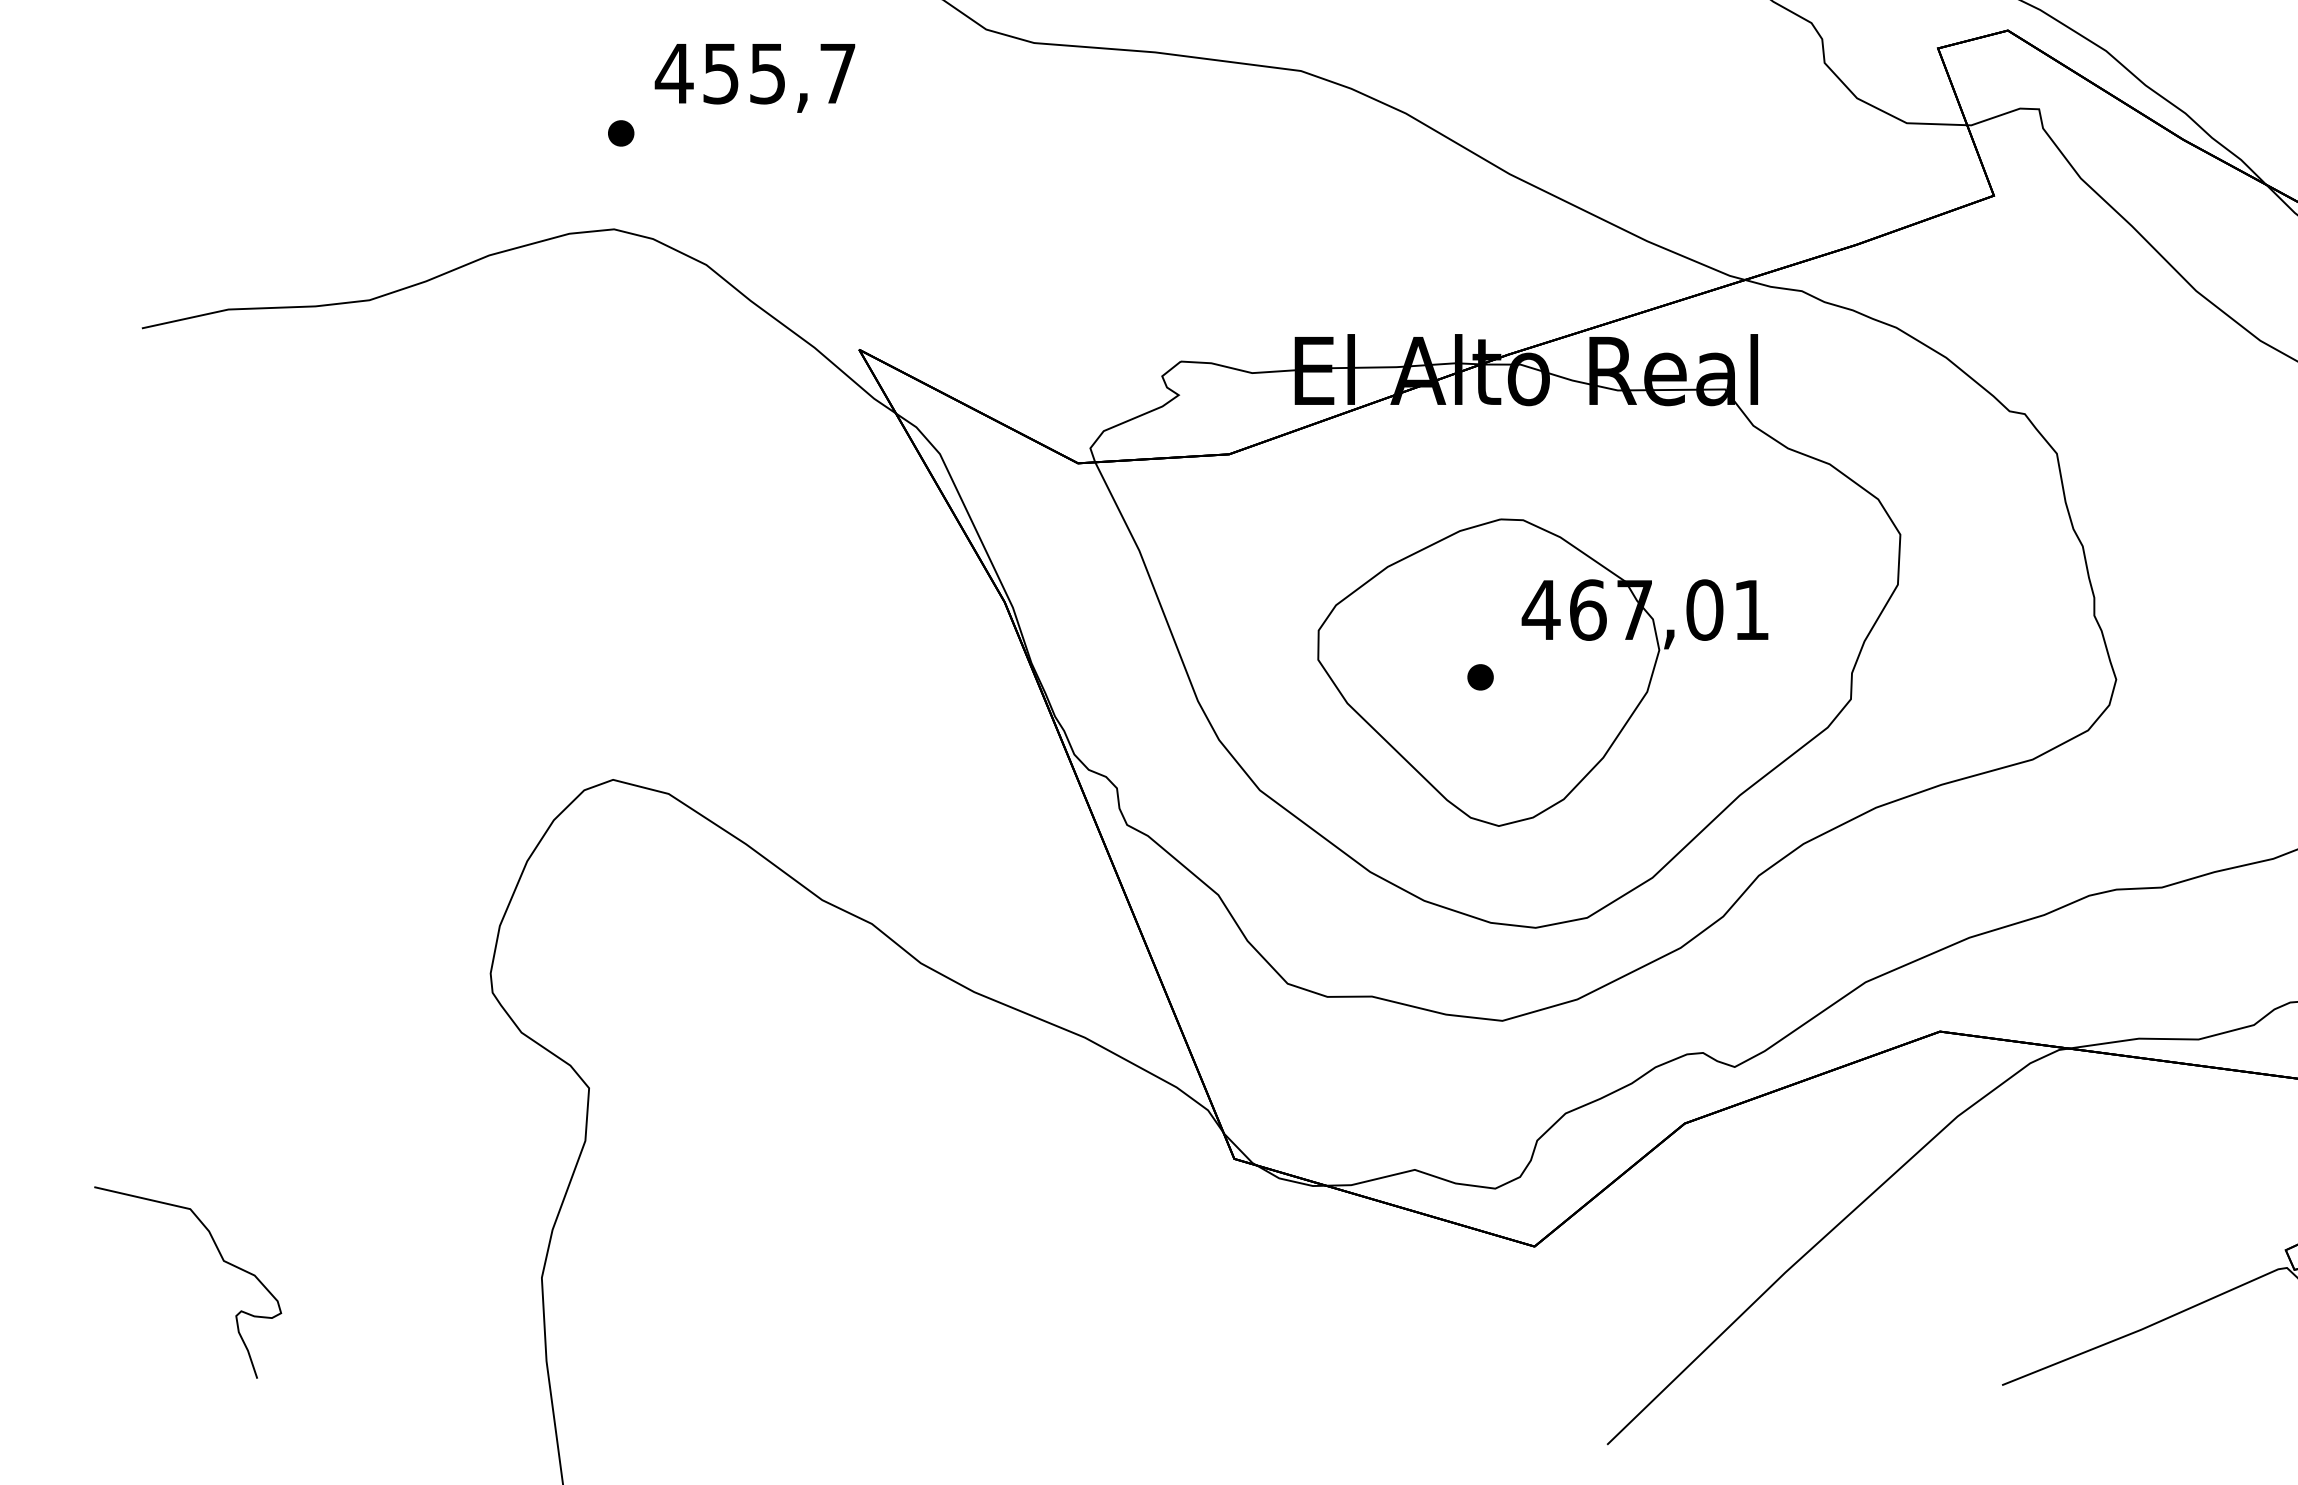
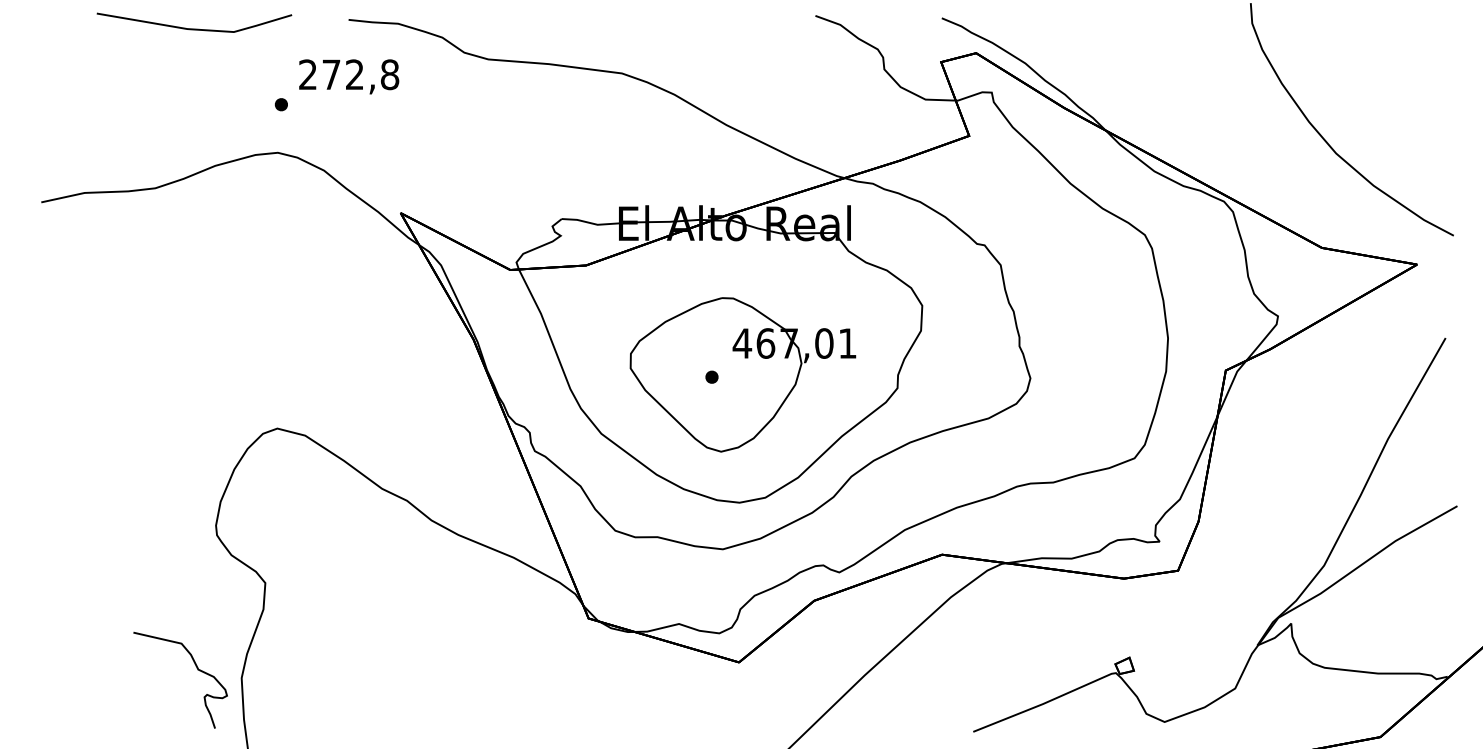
text: (755, 73) -> (348, 74), 455,7 -> 272,8
curve: (222, 1262) -> (197, 670), moved

